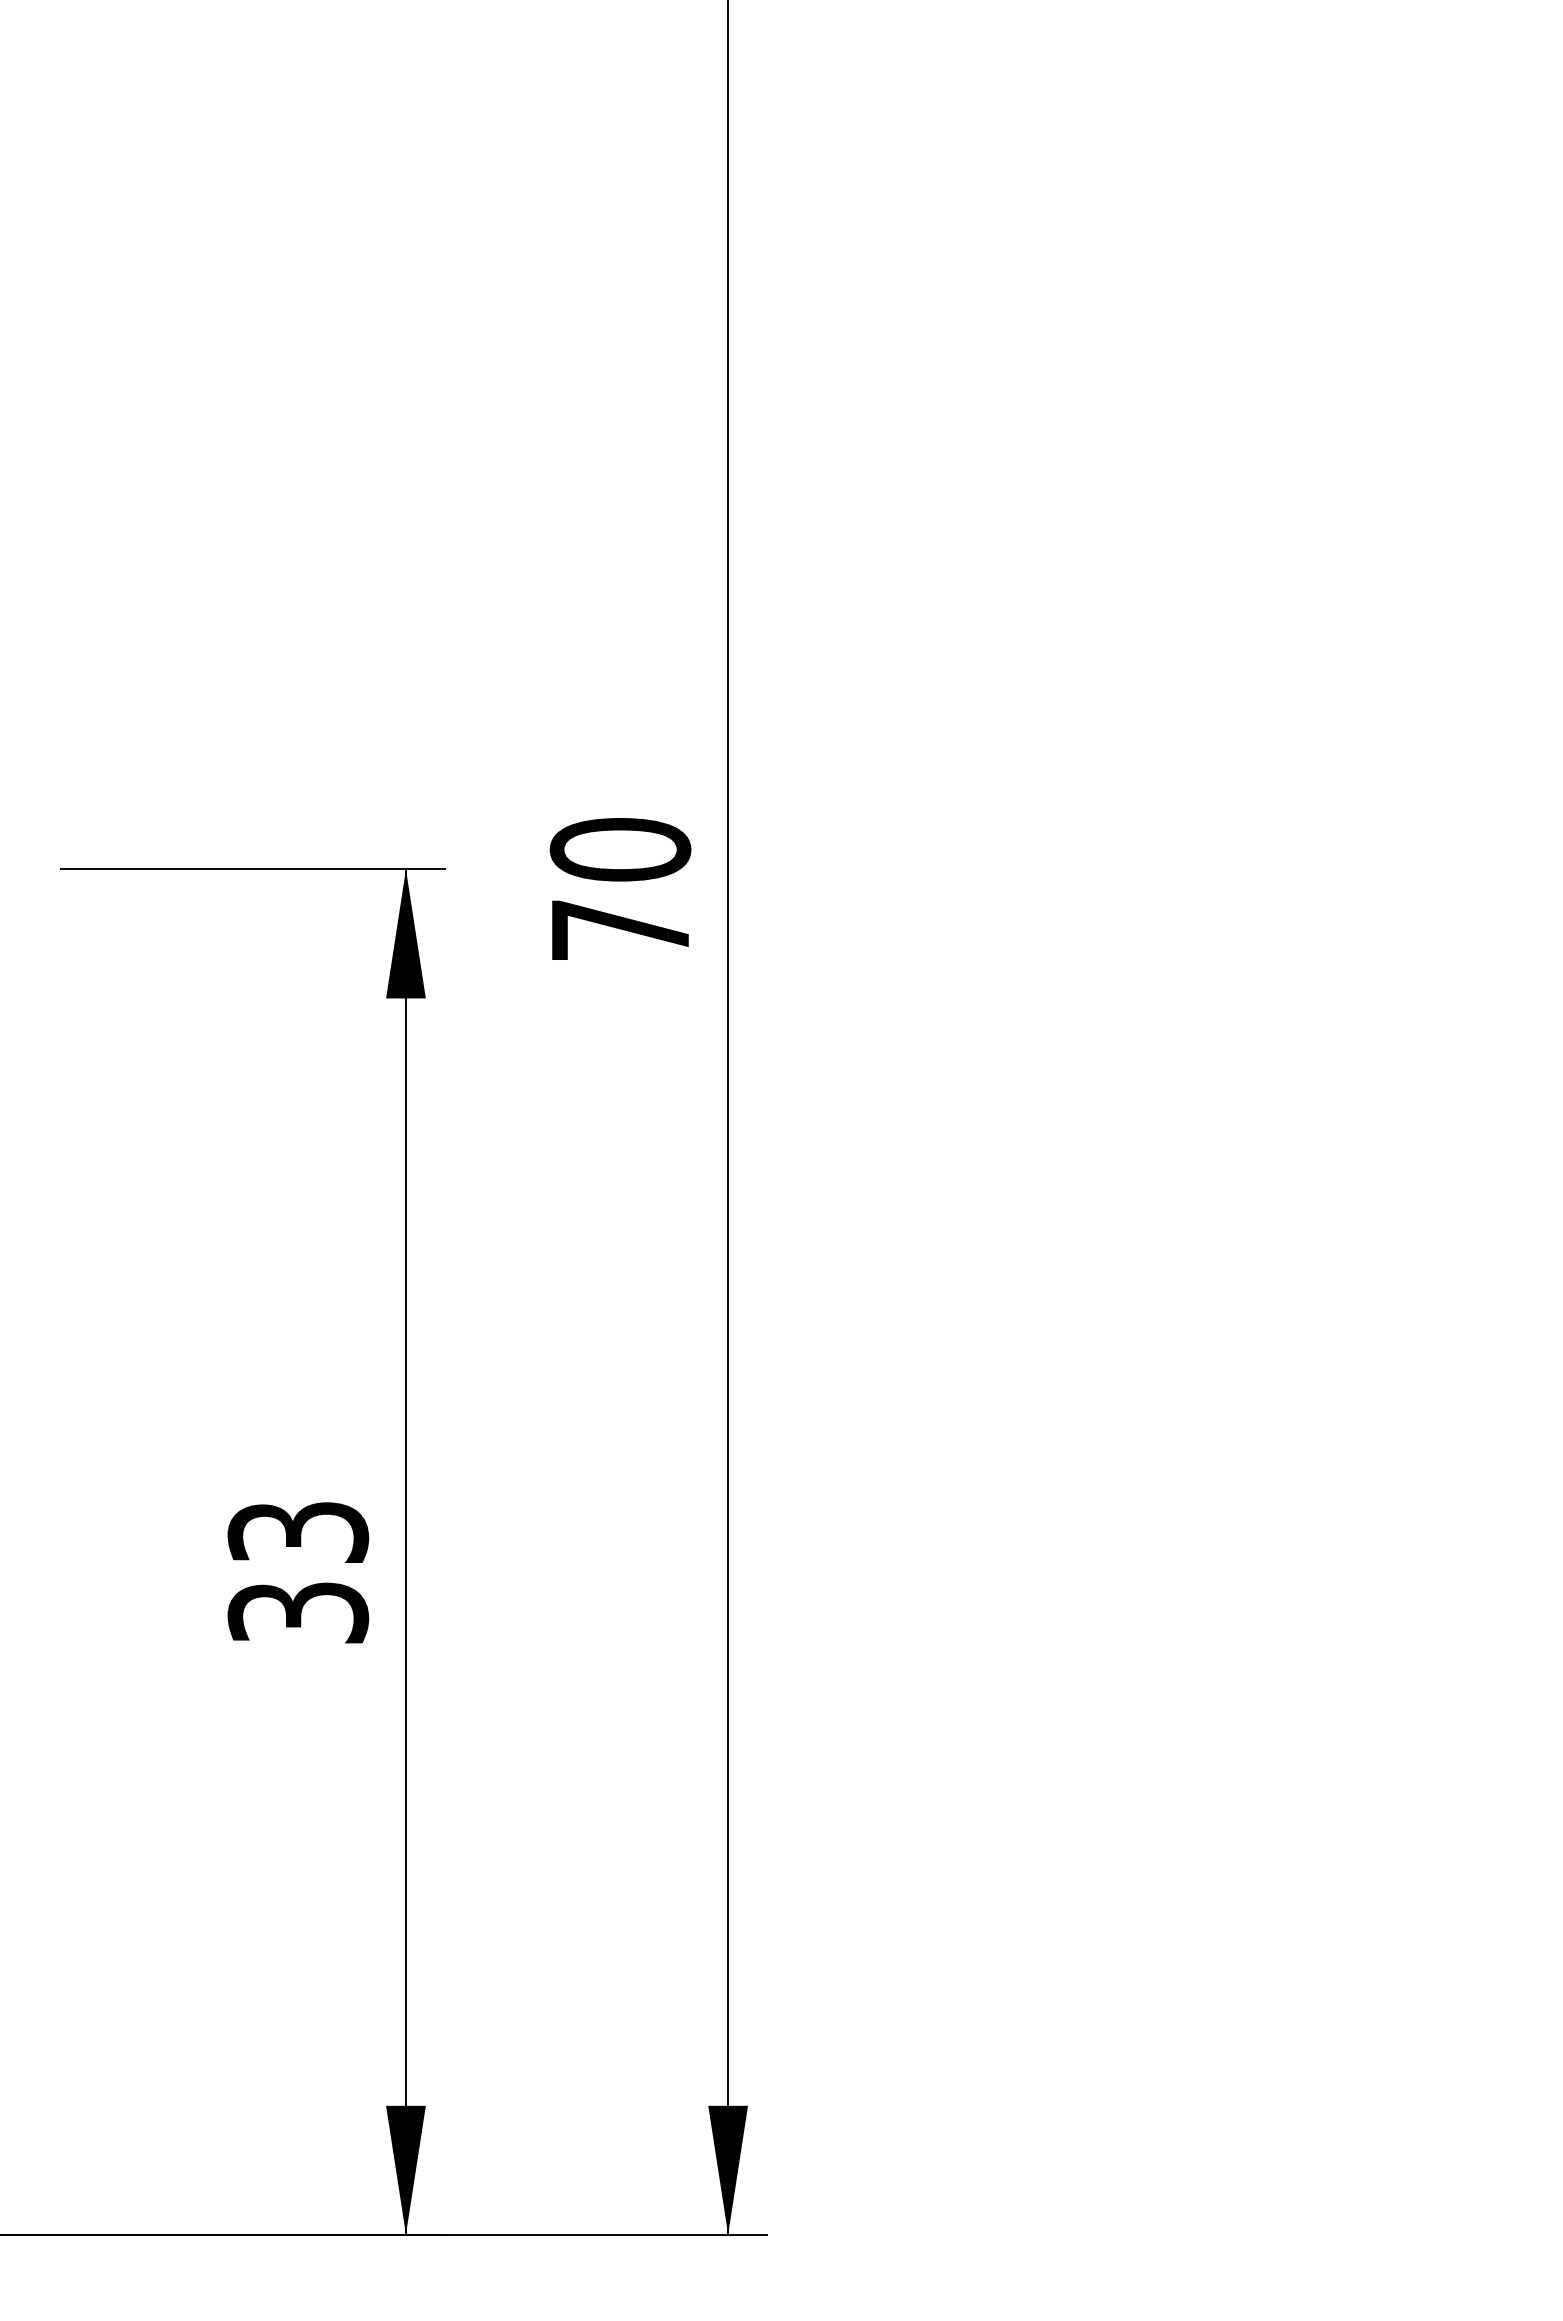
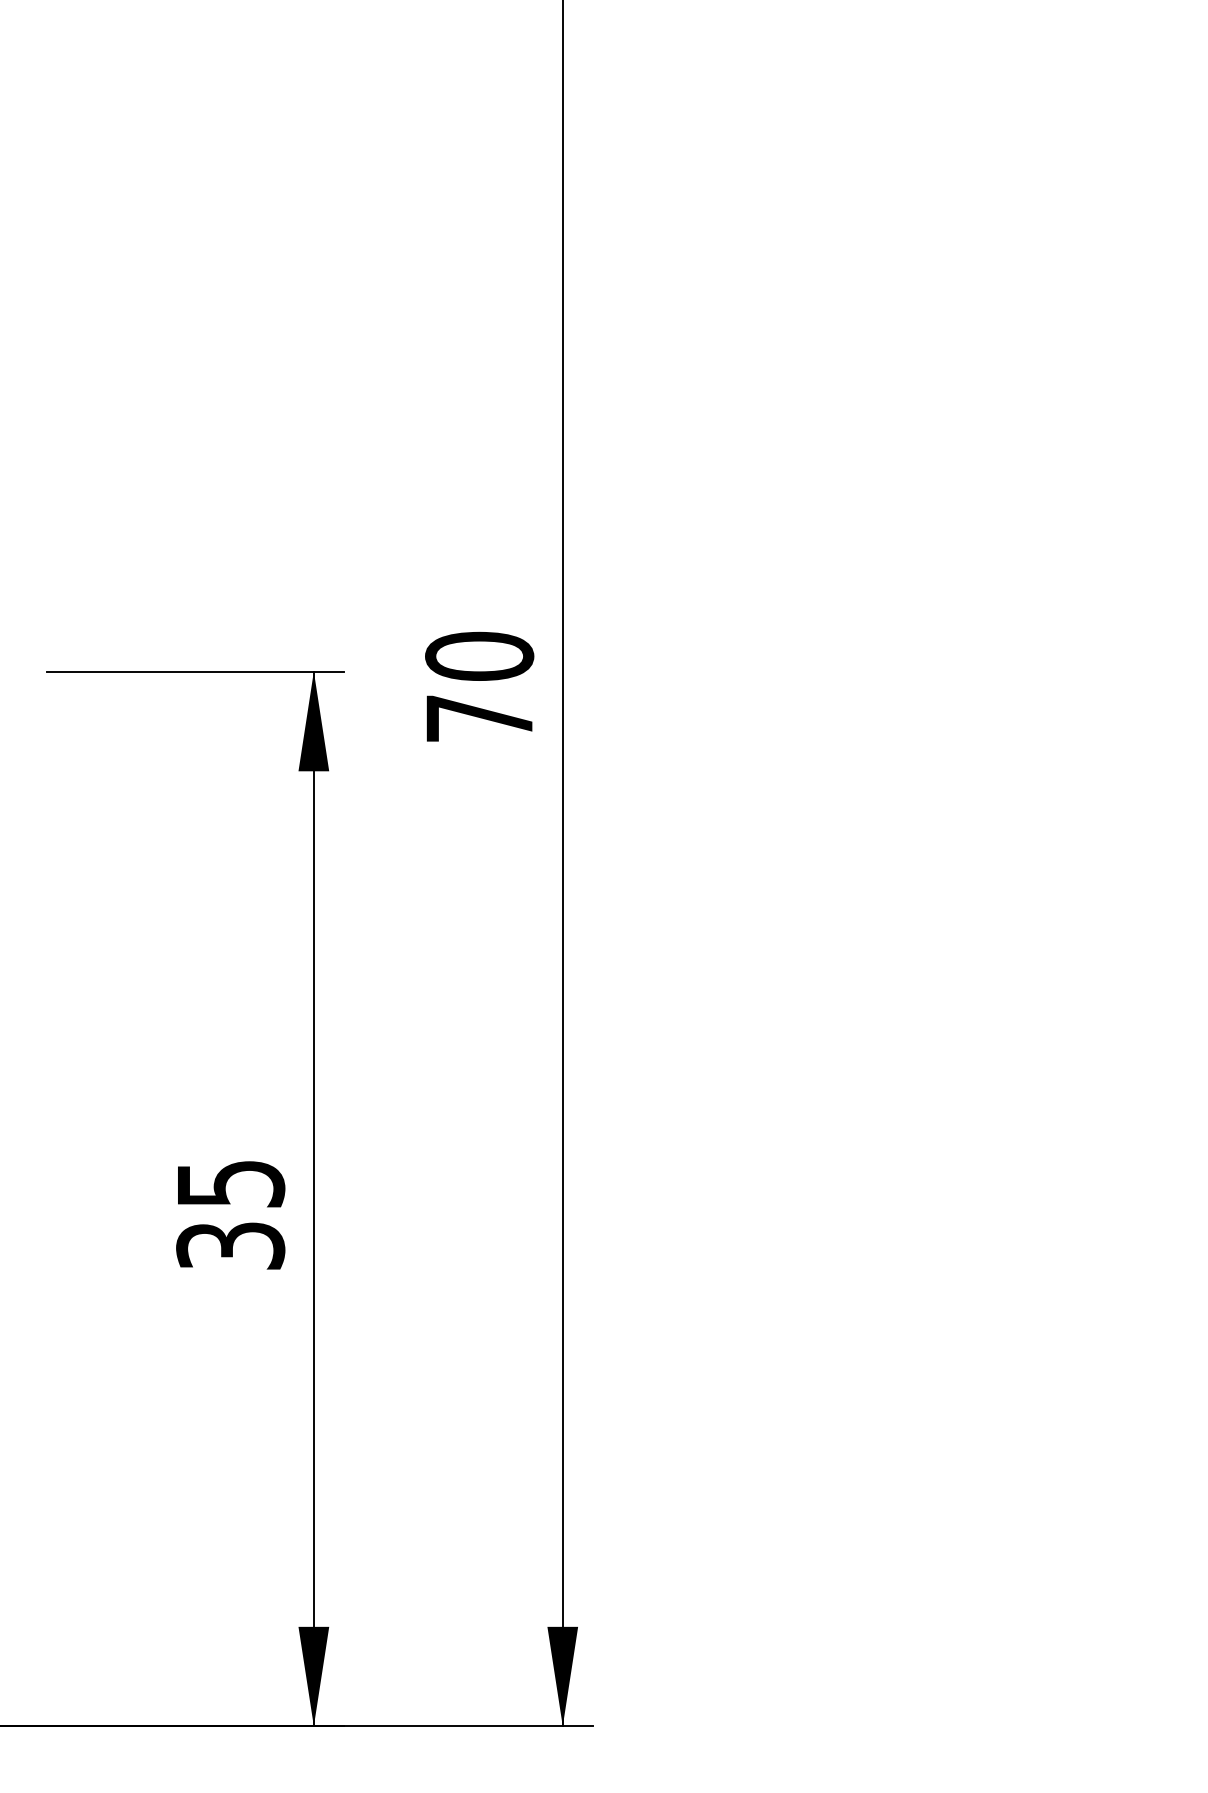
text: (297, 1532) -> (230, 1183), 33 -> 35

